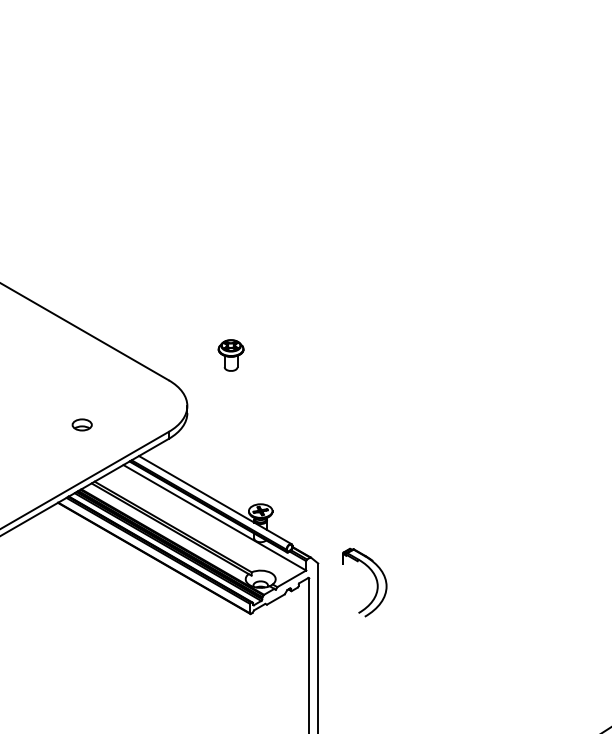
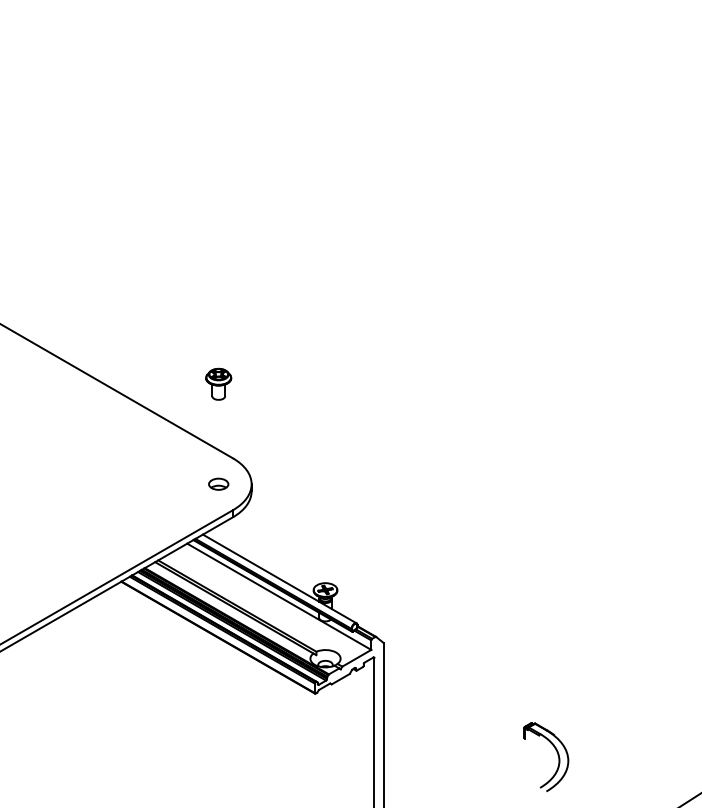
part: (230, 354) -> (218, 383), moved
part: (82, 424) -> (218, 483), moved
part: (374, 578) -> (556, 752), moved

